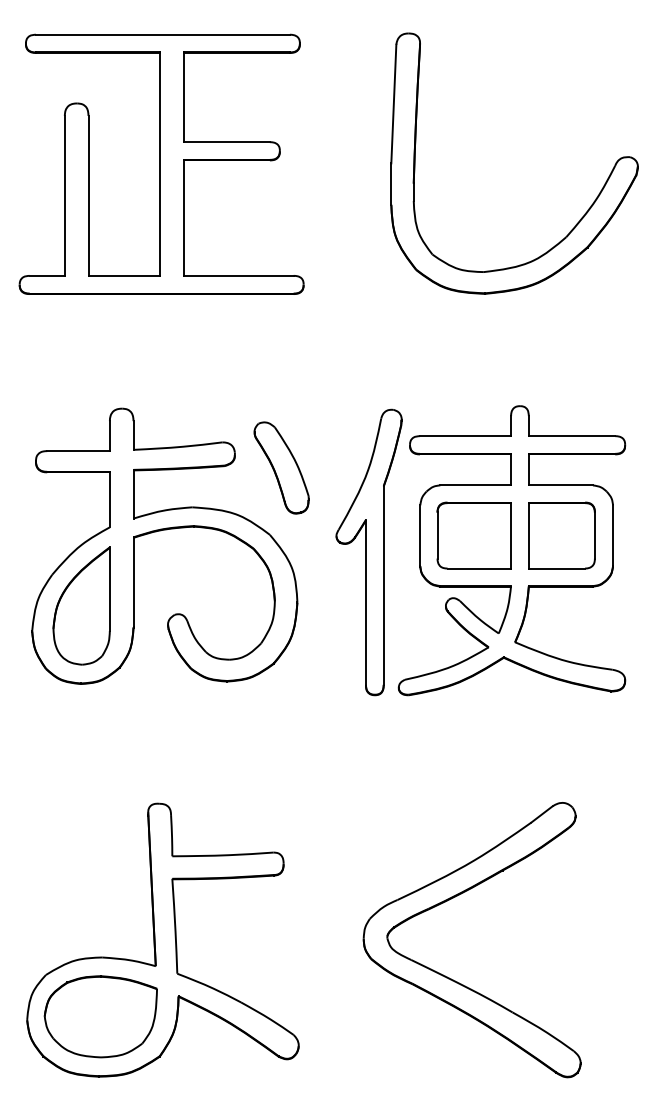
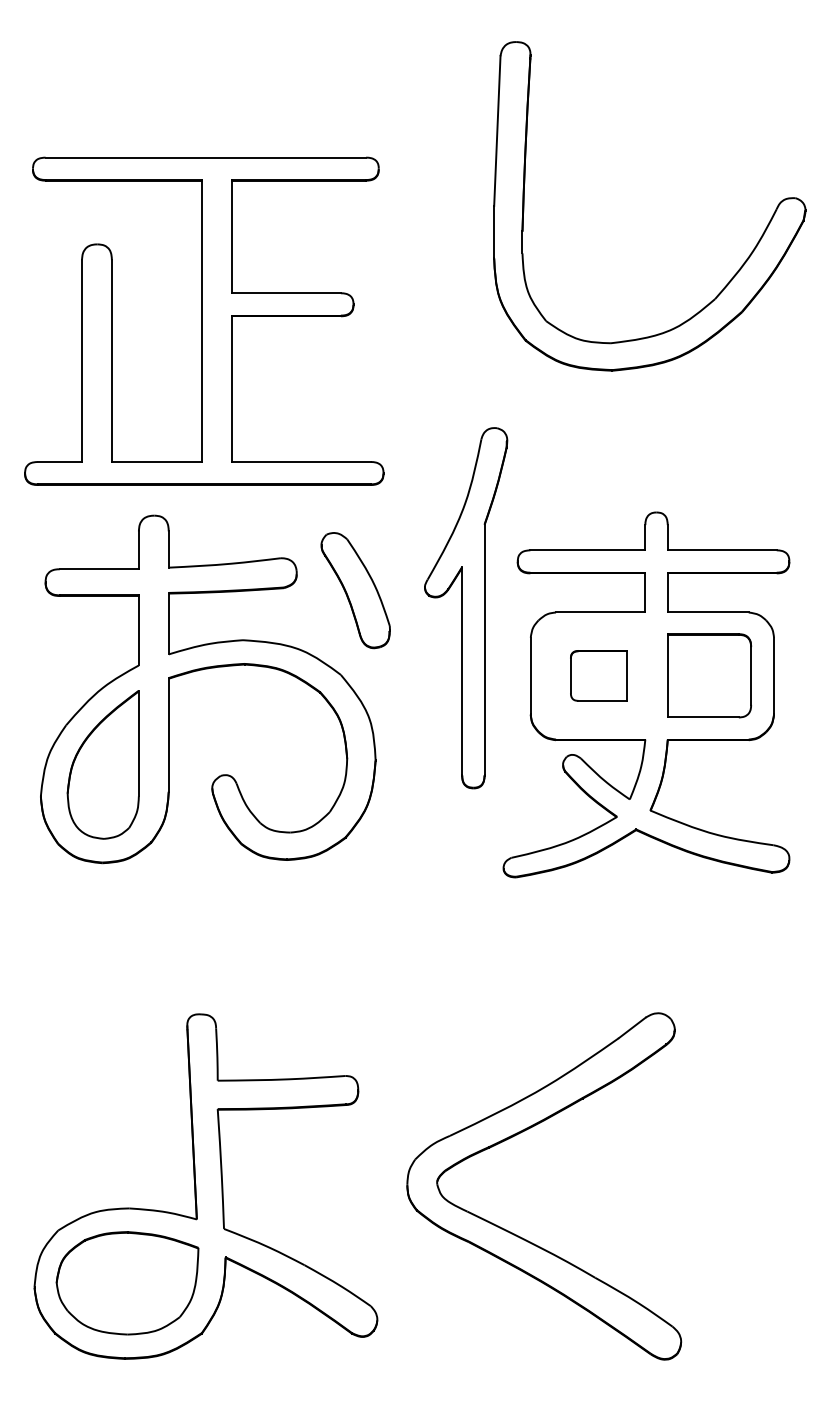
part: (161, 163) -> (204, 320), moved
part: (473, 535) -> (598, 675), size x0.6
part: (369, 552) -> (466, 608), moved
part: (453, 979) -> (520, 1236), moved

